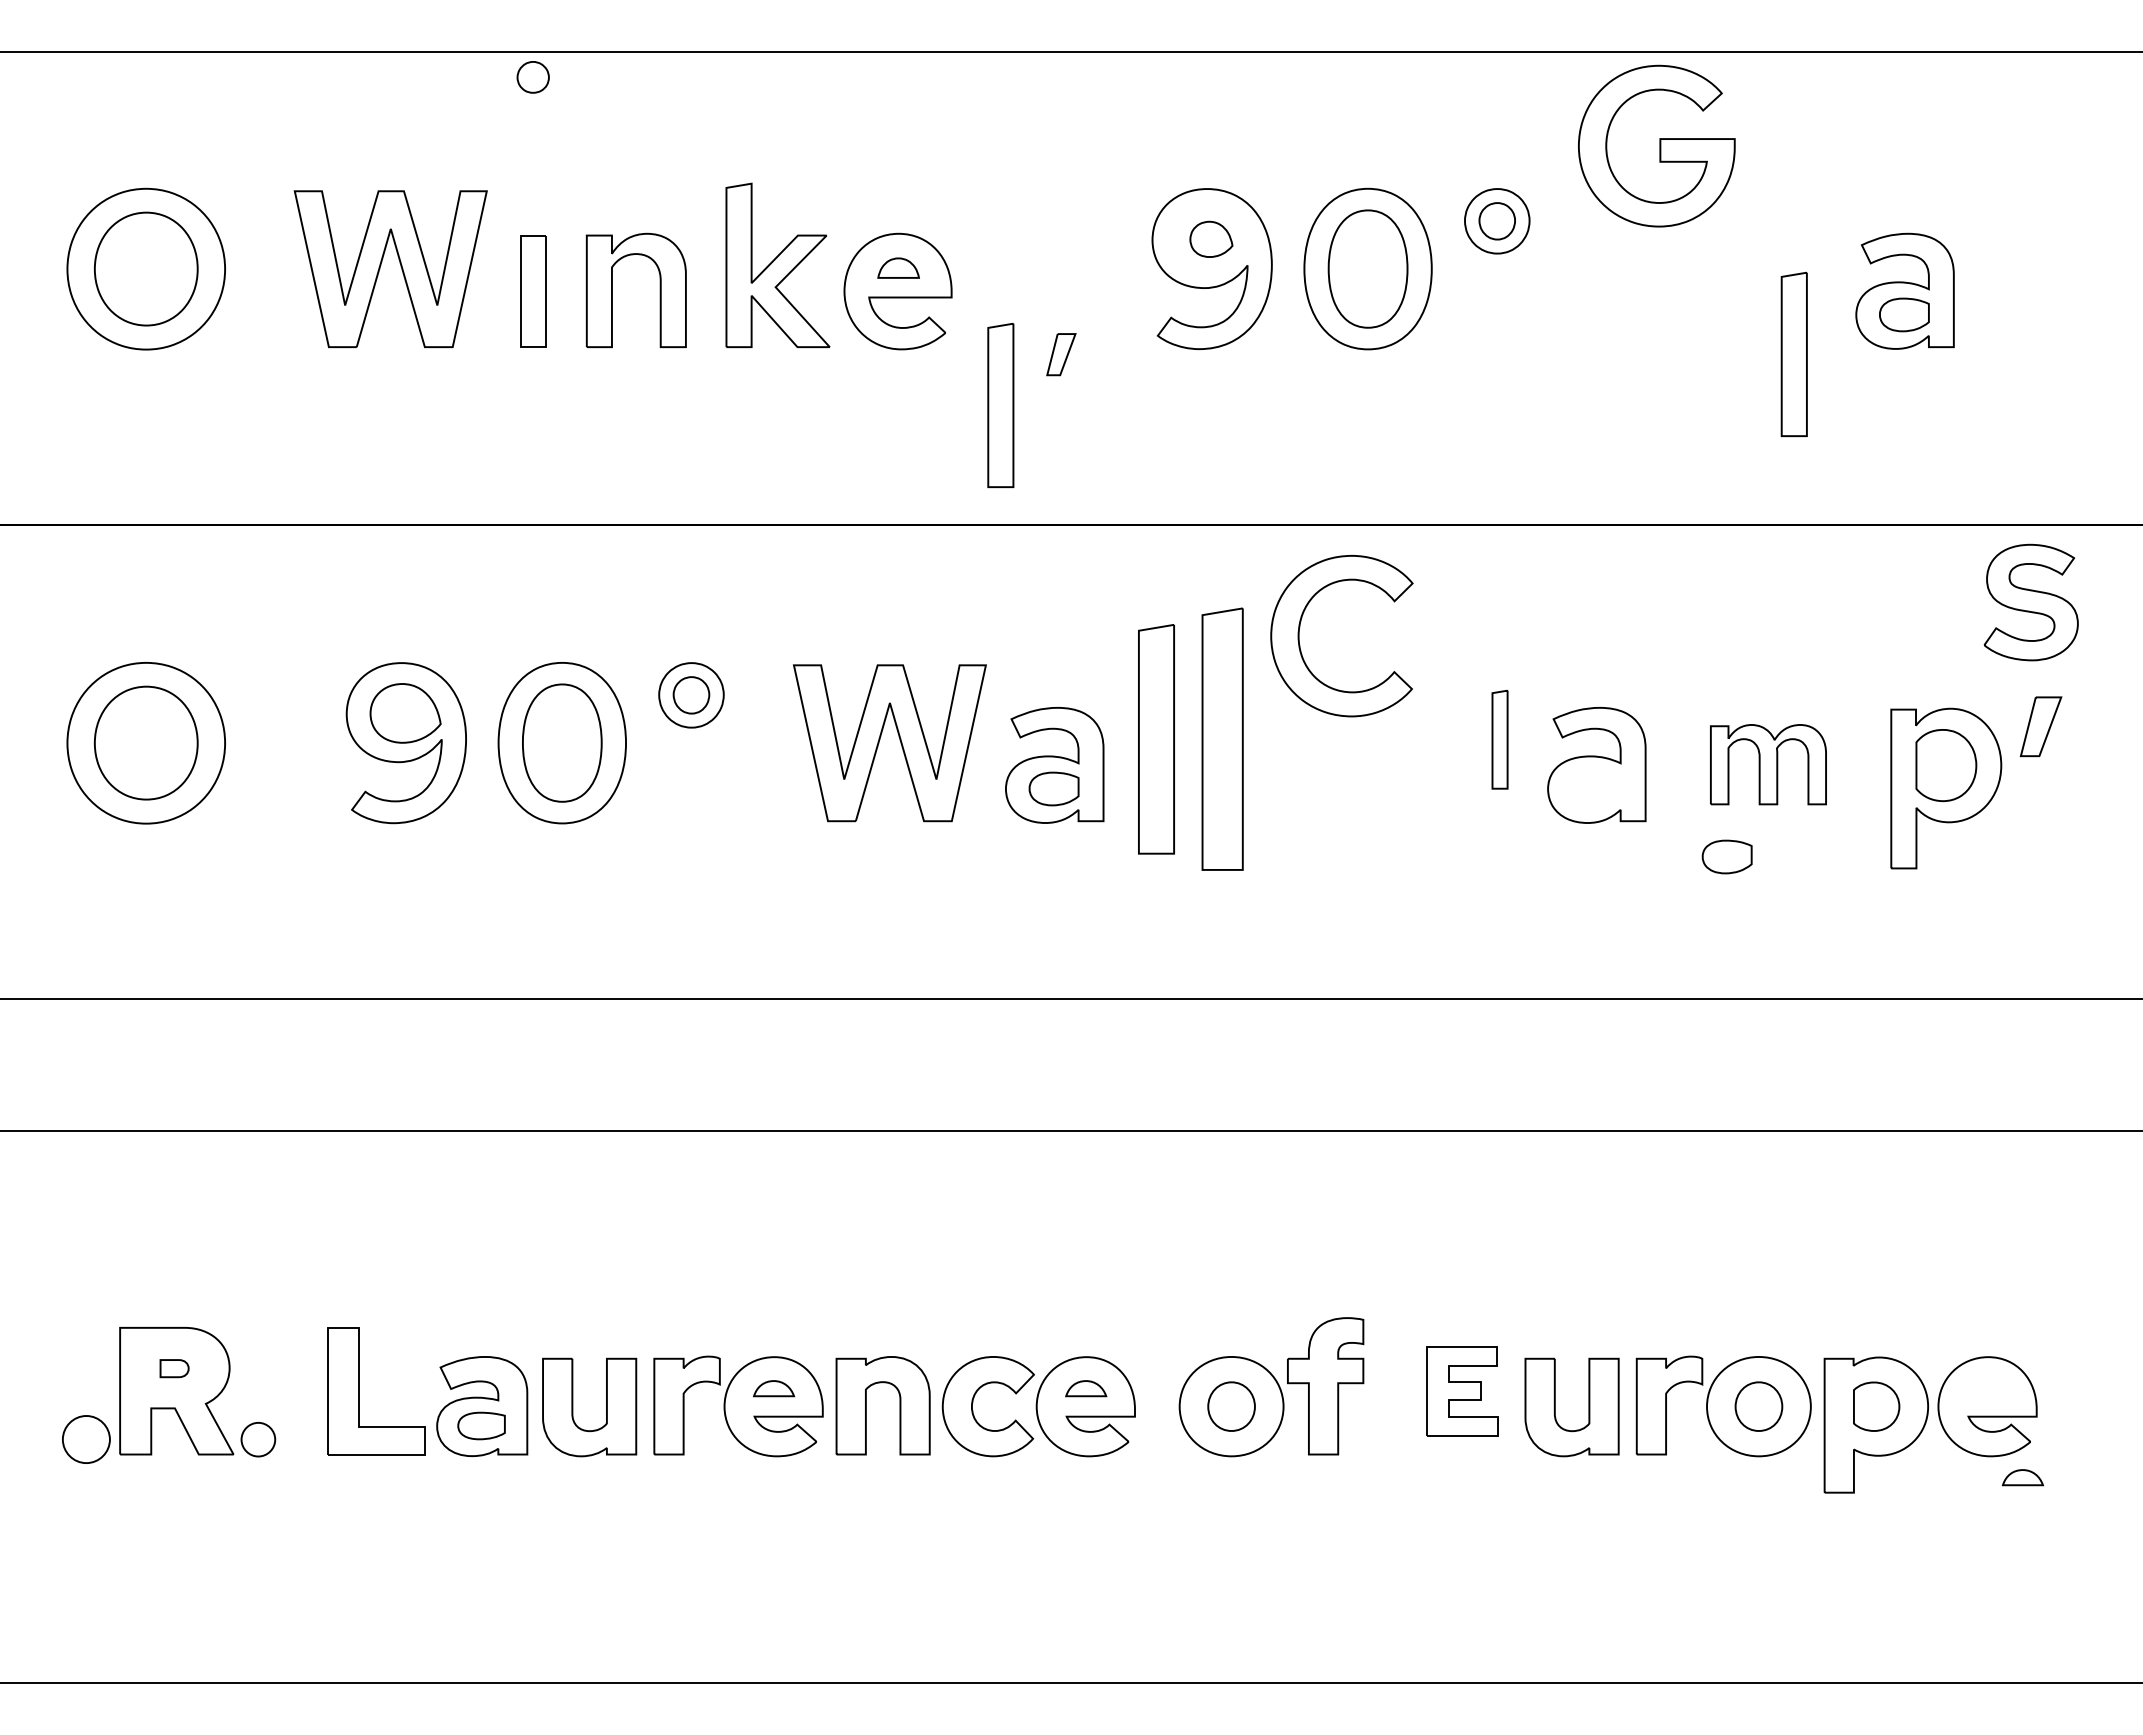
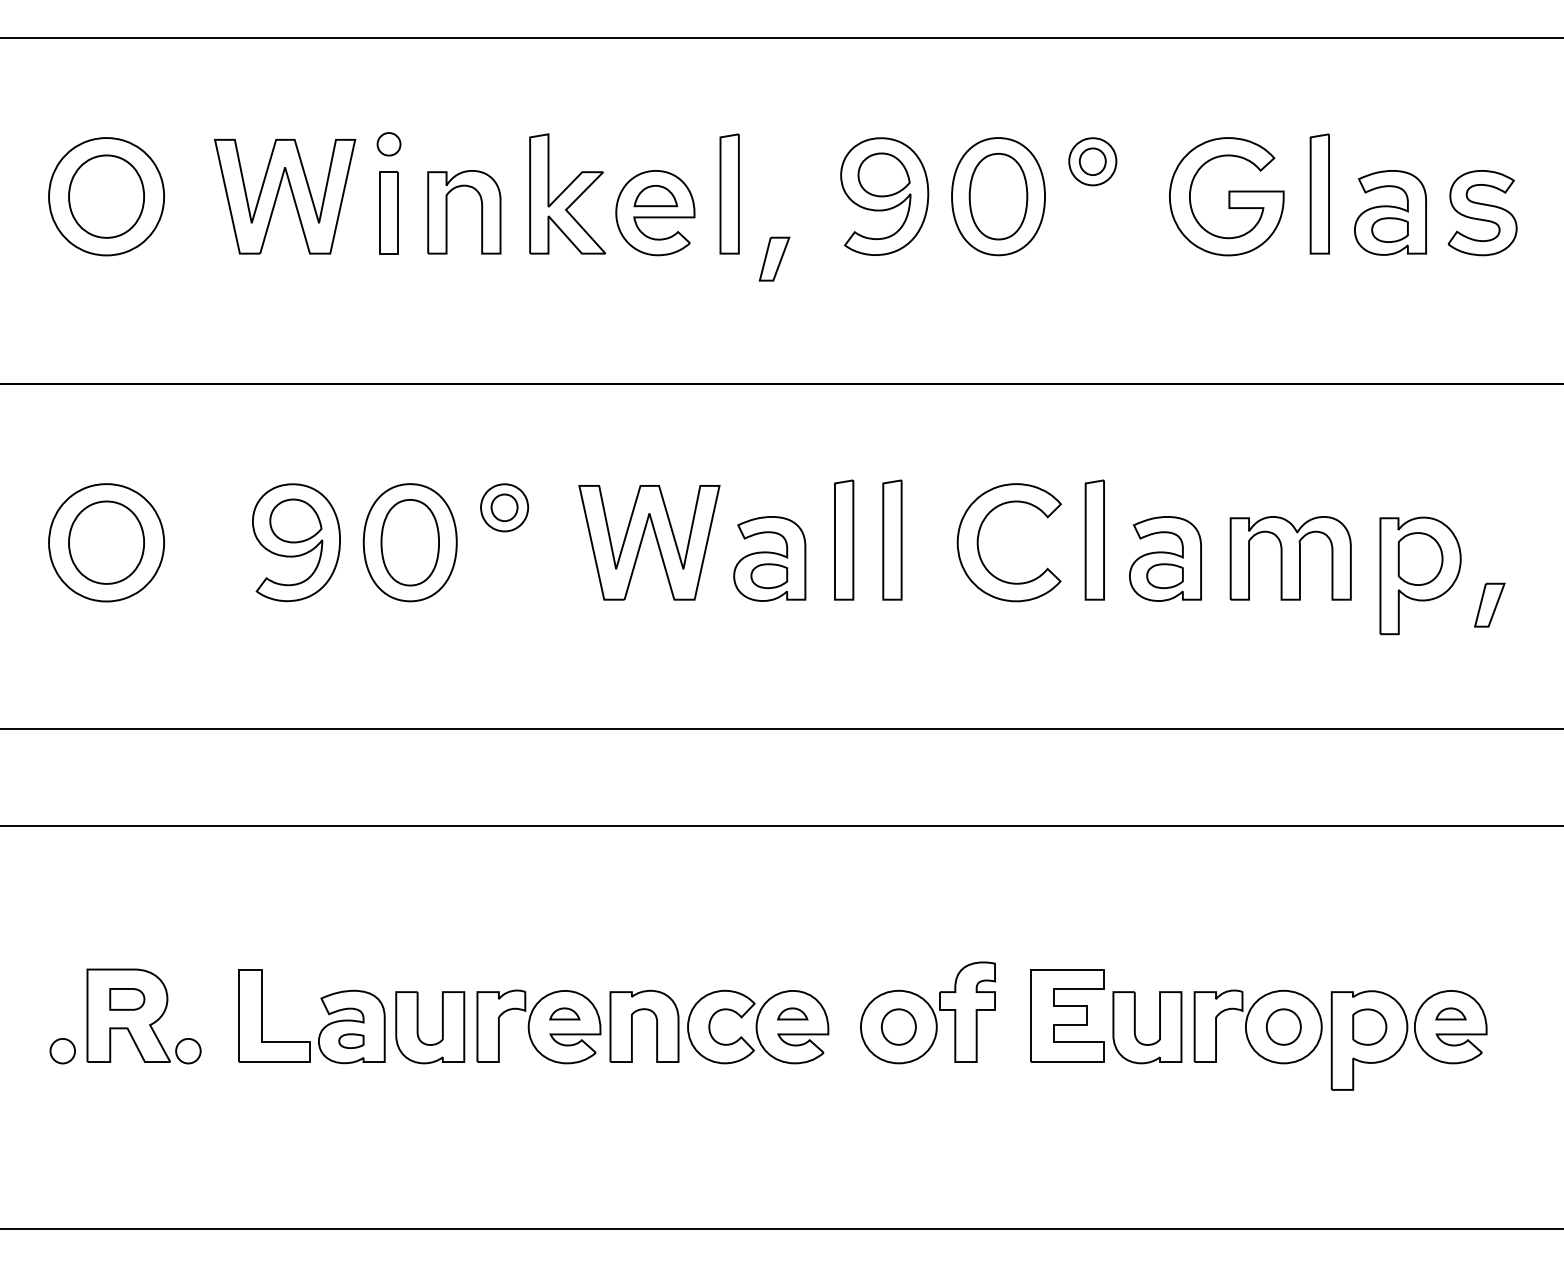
part: (532, 77) -> (388, 144), moved
part: (1656, 145) -> (1226, 196), moved
part: (1211, 239) -> (884, 175), size x1.67
part: (898, 267) -> (655, 195), size x1.43
part: (1793, 353) -> (1319, 193), moved
part: (1061, 354) -> (774, 259), size x1.43
part: (1000, 404) -> (729, 193), moved
part: (2030, 602) -> (1482, 213), moved
part: (1300, 644) -> (979, 548), moved
part: (2040, 726) -> (1489, 605), moved
part: (1156, 739) -> (844, 540), size x0.71
part: (1222, 739) -> (892, 540), size x0.62
part: (1499, 739) -> (1094, 540), size x1.67
part: (1768, 764) -> (1290, 558), size x1.43
part: (1726, 856) -> (1164, 575), moved
part: (174, 1368) -> (127, 999), size x1.67
part: (1462, 1391) -> (1067, 1016), size x1.43
part: (481, 1425) -> (351, 1040), size x0.71
part: (85, 1439) -> (62, 1051), size x0.71
part: (2022, 1477) -> (1450, 1013), moved

